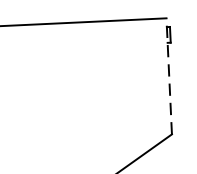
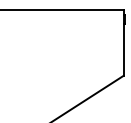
line: (169, 75) -> (123, 42), dashed -> solid

